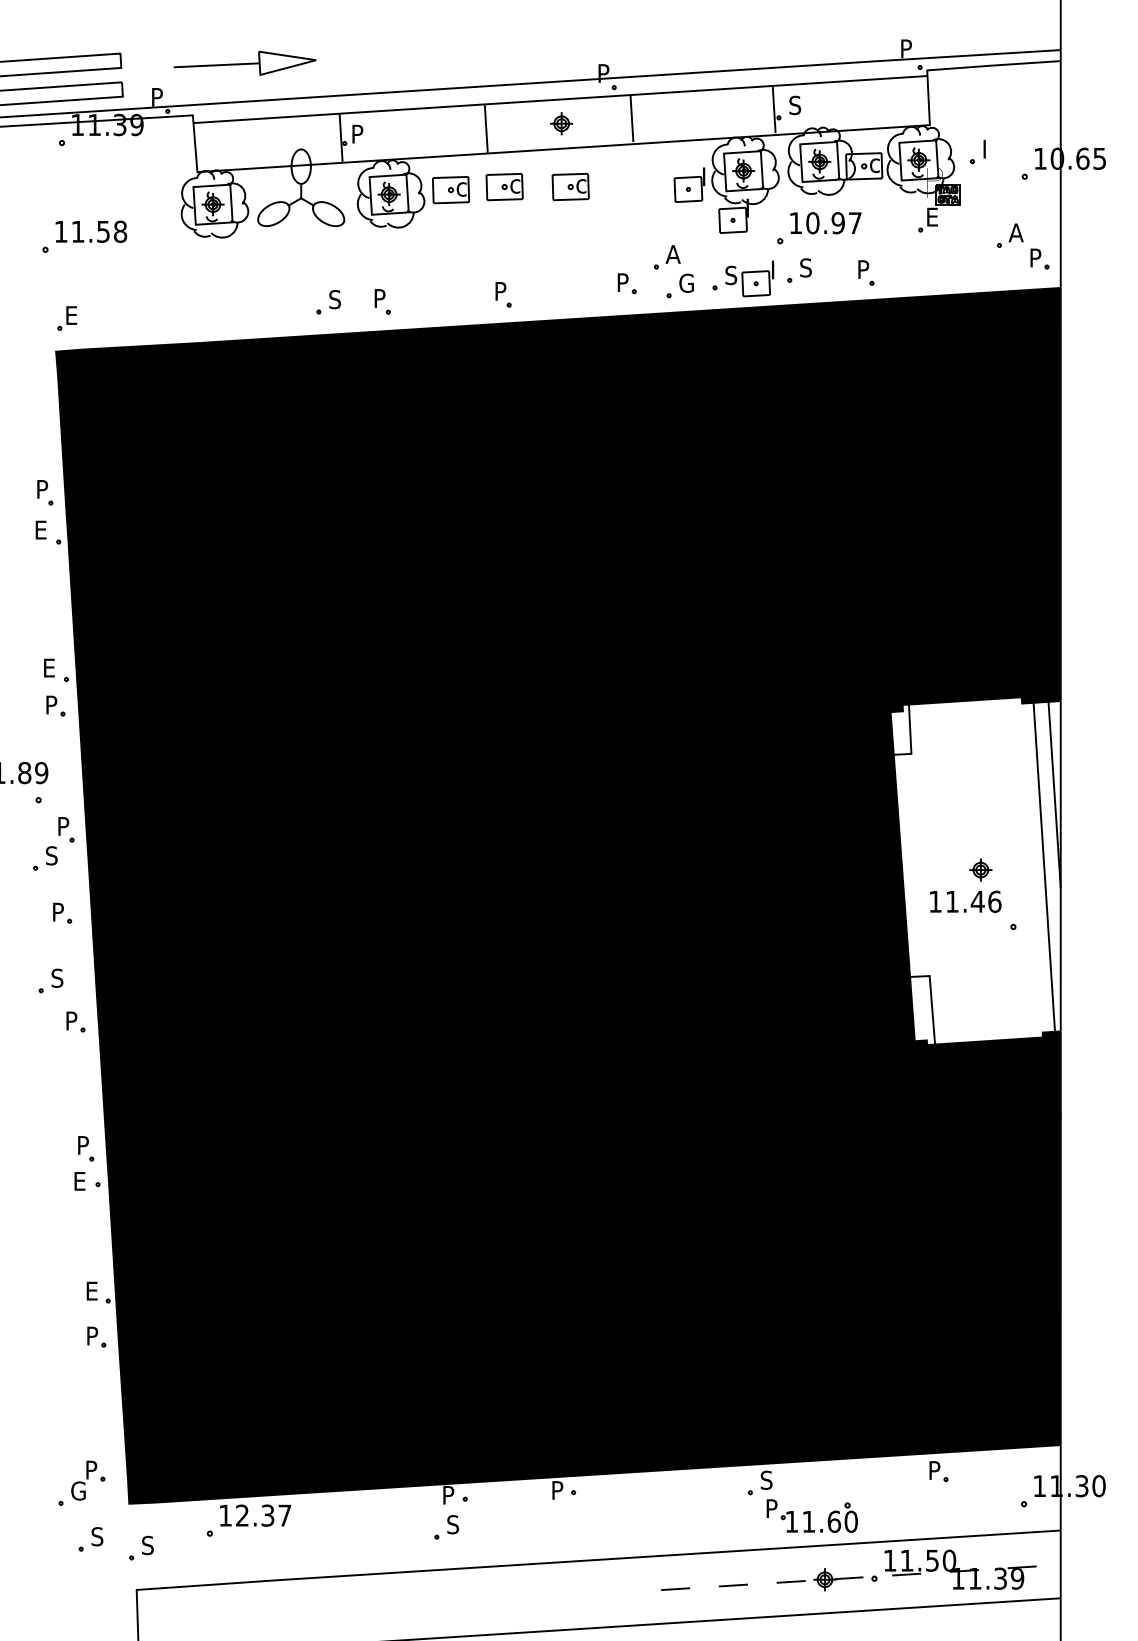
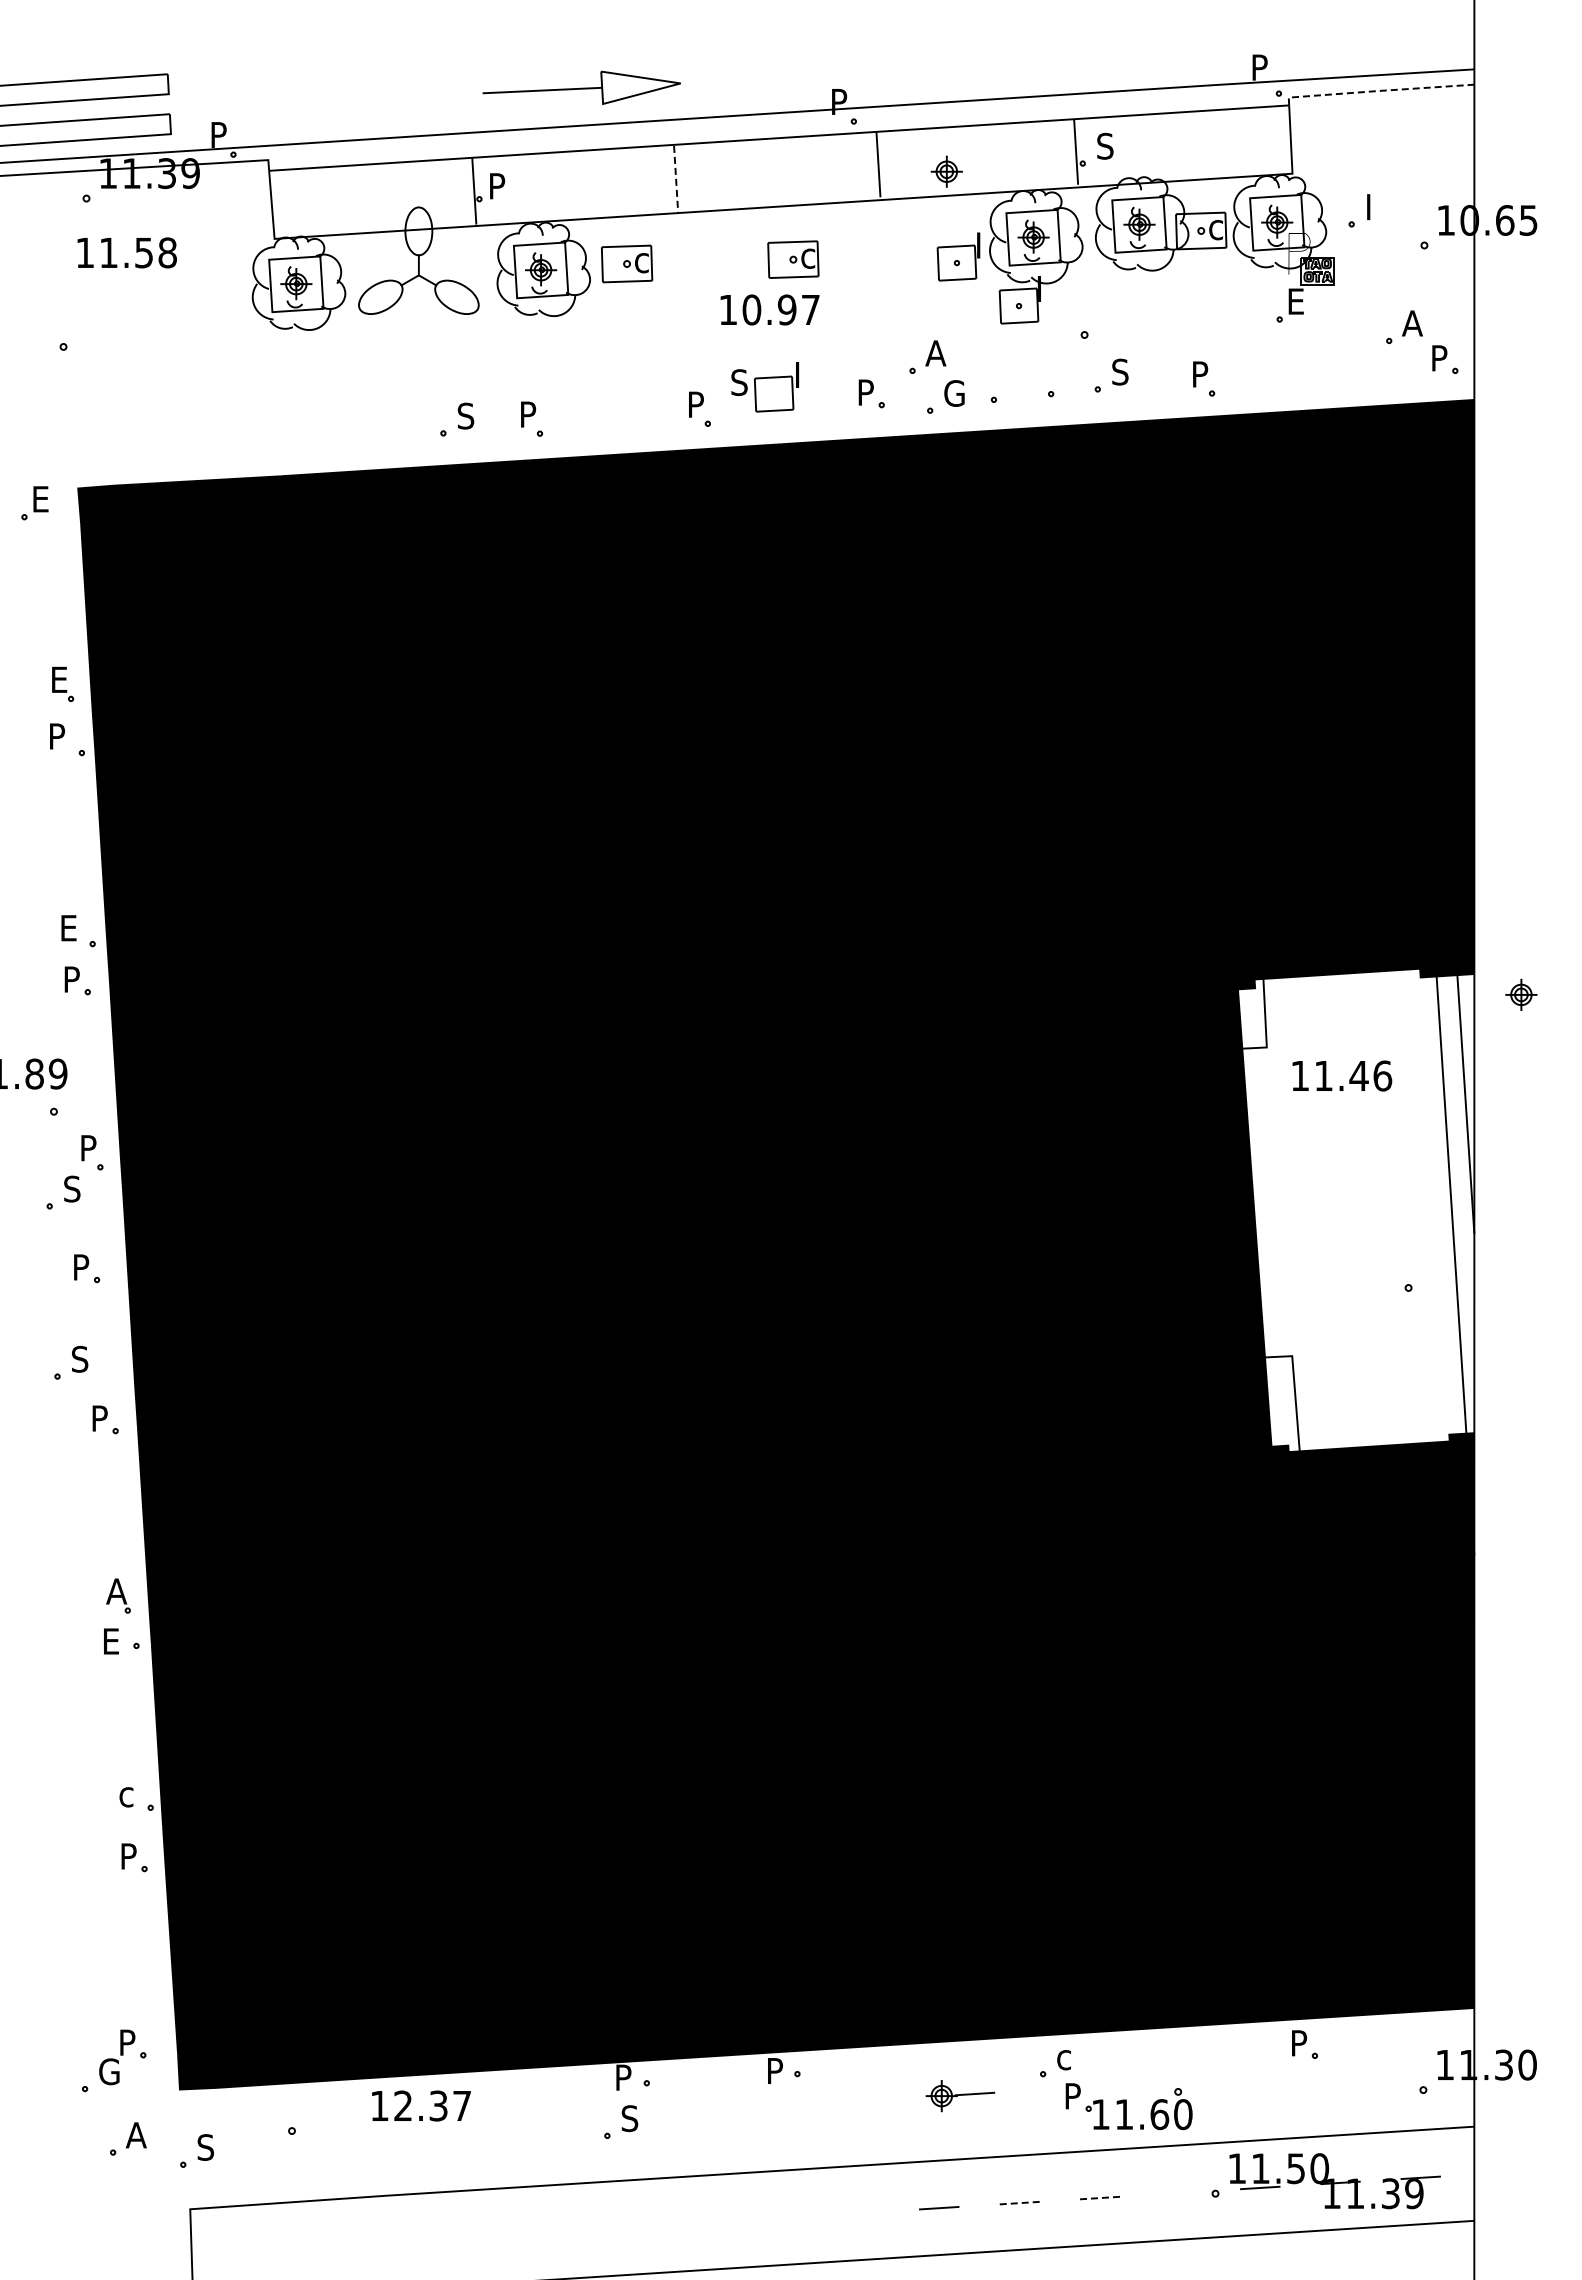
part: (244, 63) -> (581, 87), moved
line: (991, 65) -> (1377, 91), solid -> dashed
part: (561, 123) -> (946, 171), moved
line: (486, 129) -> (676, 179), solid -> dashed
part: (504, 186) -> (701, 259), removed
text: (825, 222) -> (769, 309), moved
text: (90, 231) -> (126, 252), moved
part: (749, 279) -> (765, 387), moved
part: (67, 318) -> (34, 503), moved
text: (44, 489) -> (61, 679), P -> E
text: (42, 530) -> (59, 736), E -> P
part: (980, 869) -> (1521, 994), moved
text: (965, 901) -> (1342, 1075), moved
text: (83, 1145) -> (116, 1591), P -> A
text: (91, 1291) -> (127, 1794), E -> c
text: (766, 1480) -> (1065, 2056), S -> c
text: (255, 1515) -> (421, 2105), moved
text: (97, 1536) -> (135, 2134), S -> A
part: (838, 1580) -> (960, 2096), moved
line: (790, 1582) -> (1099, 2198), solid -> dashed
line: (732, 1585) -> (1018, 2203), solid -> dashed

